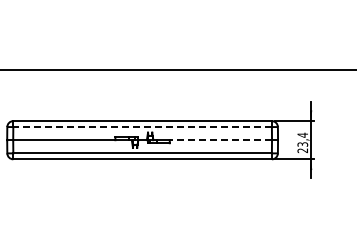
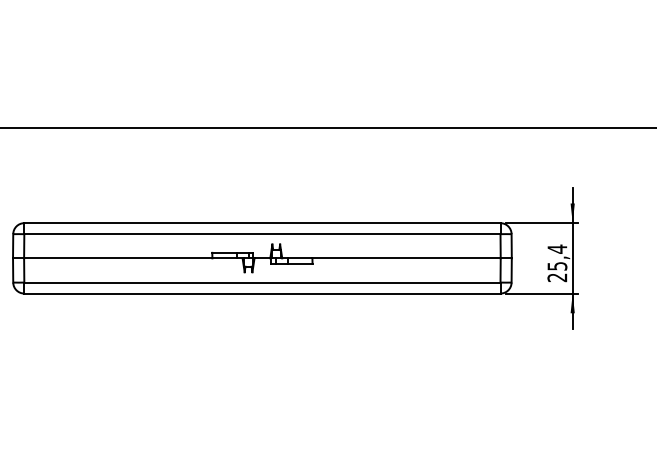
line: (142, 127) -> (262, 234), dashed -> solid
line: (220, 140) -> (405, 258), dashed -> solid
text: (301, 144) -> (555, 266), 23,4 -> 25,4

